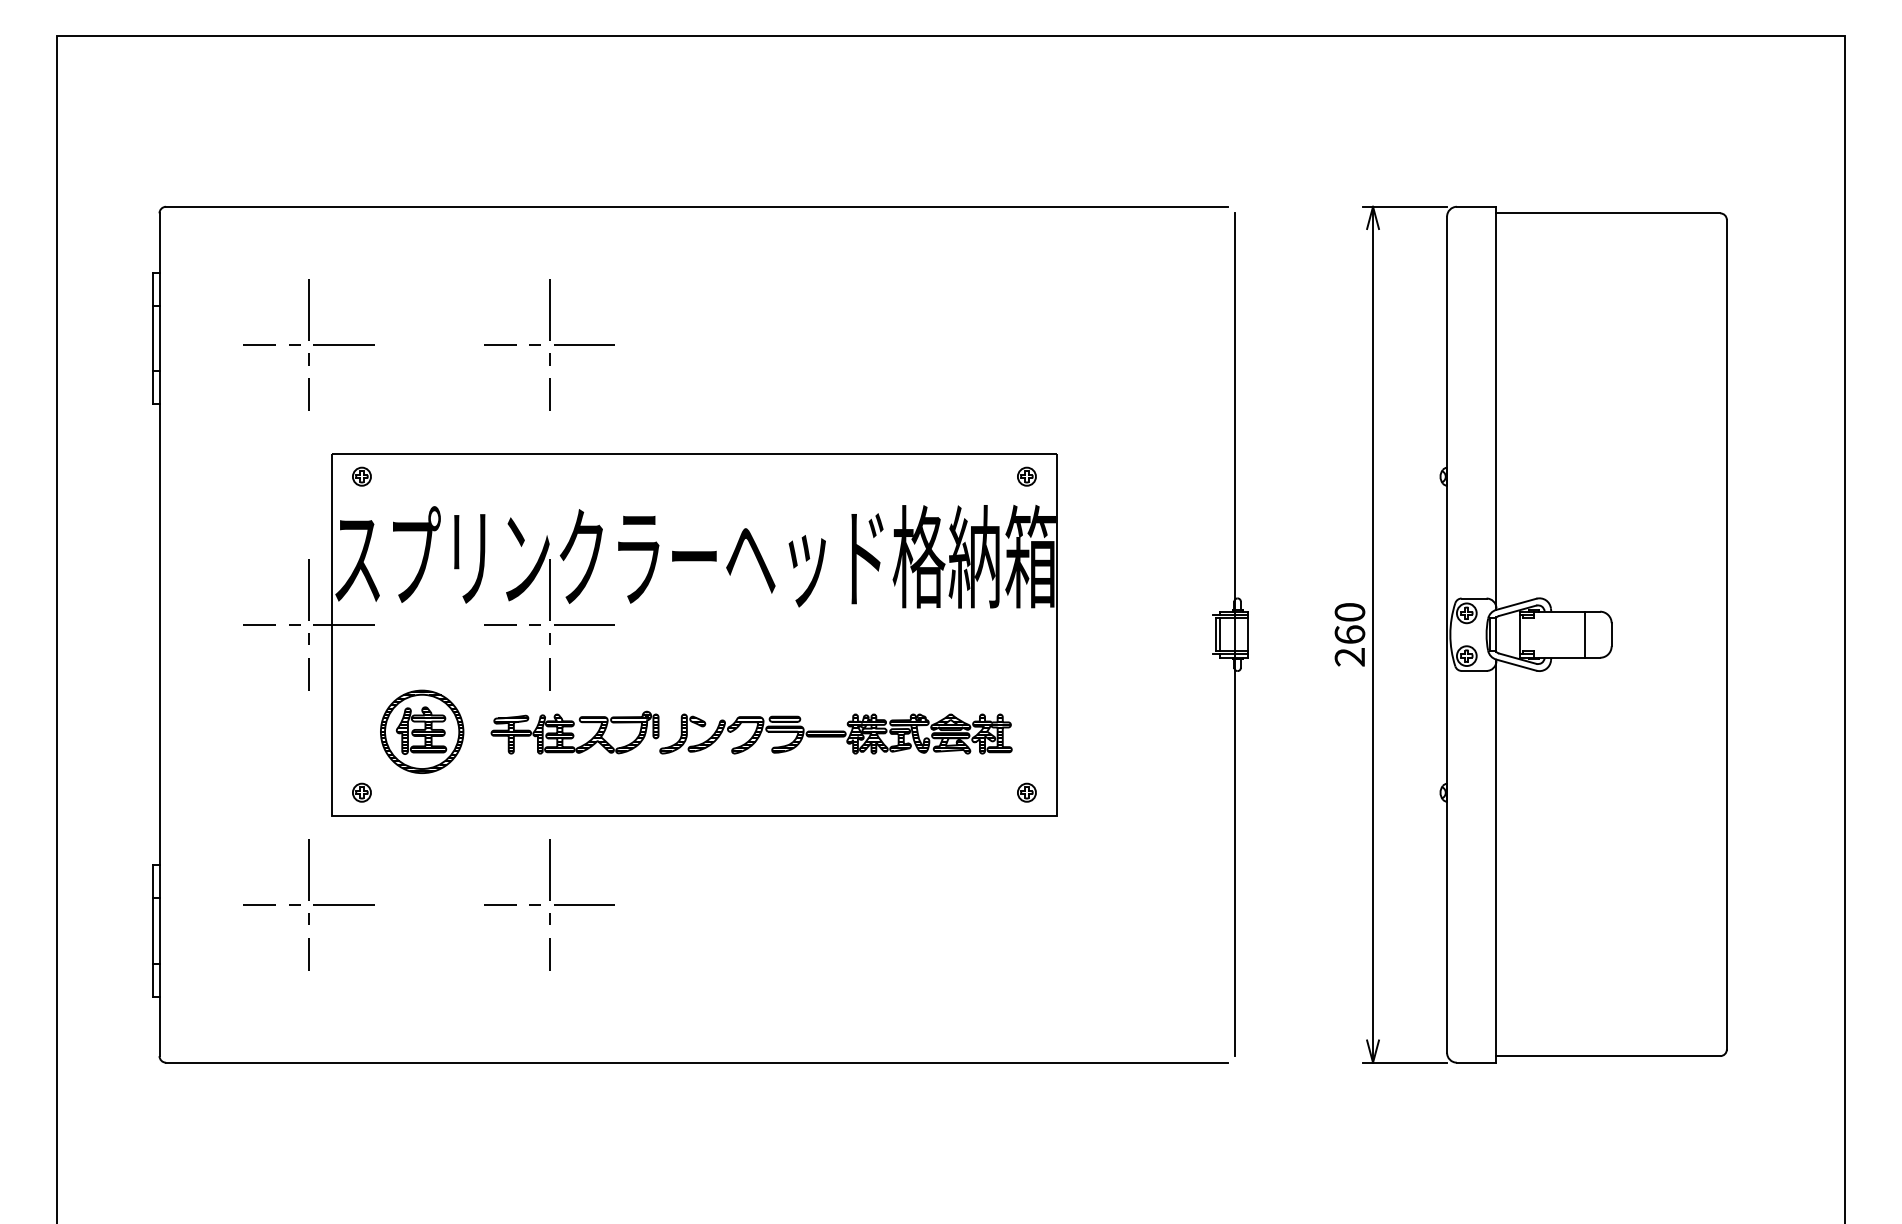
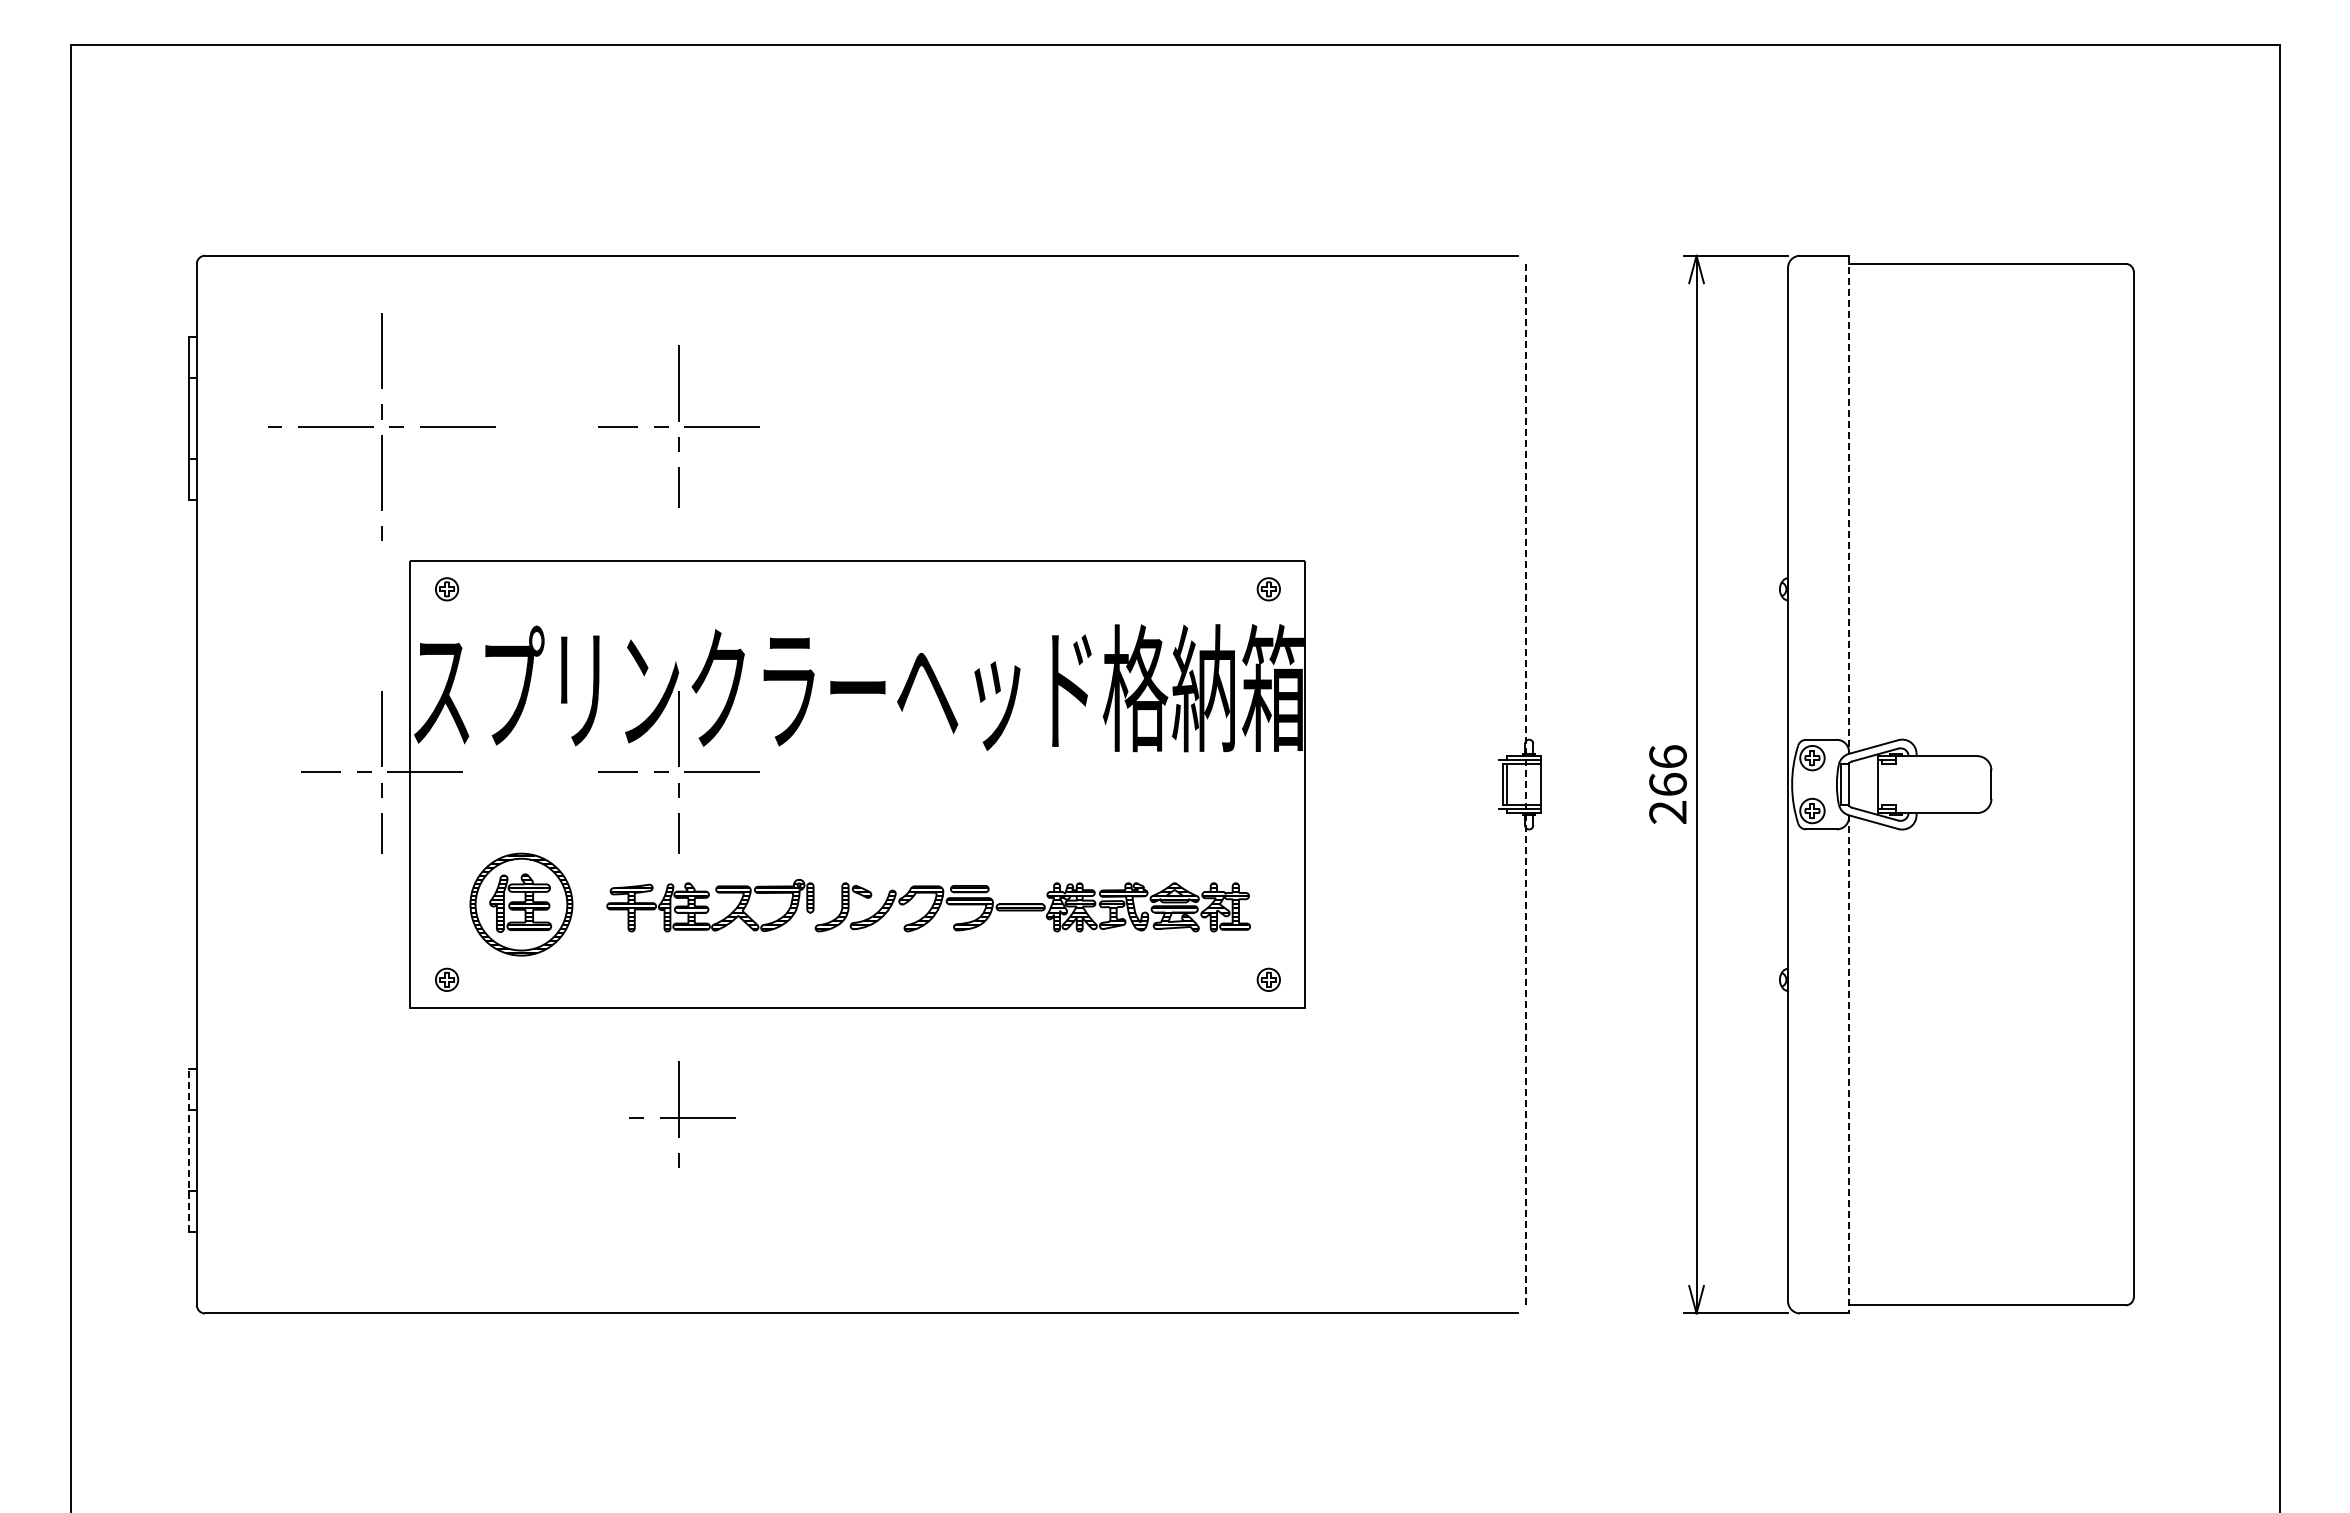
part: (308, 344) -> (381, 426), size x1.4
line: (1496, 408) -> (1849, 505), solid -> dashed
text: (1349, 612) -> (1667, 756), 260 -> 266
line: (1234, 634) -> (1525, 784), solid -> dashed
line: (1585, 634) -> (1958, 784), removed
line: (1496, 861) -> (1849, 1064), solid -> dashed
part: (308, 904) -> (381, 1118), removed
part: (549, 904) -> (678, 1118), size x0.7
line: (152, 930) -> (188, 1150), solid -> dashed

